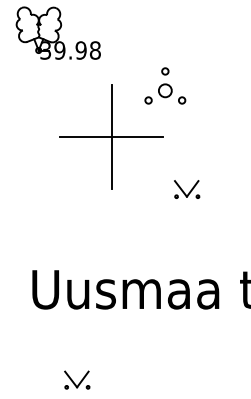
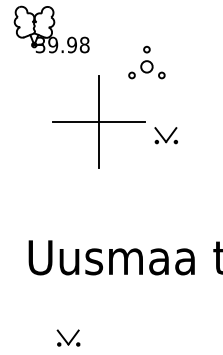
part: (164, 85) -> (146, 62), moved
part: (186, 189) -> (165, 135), moved

